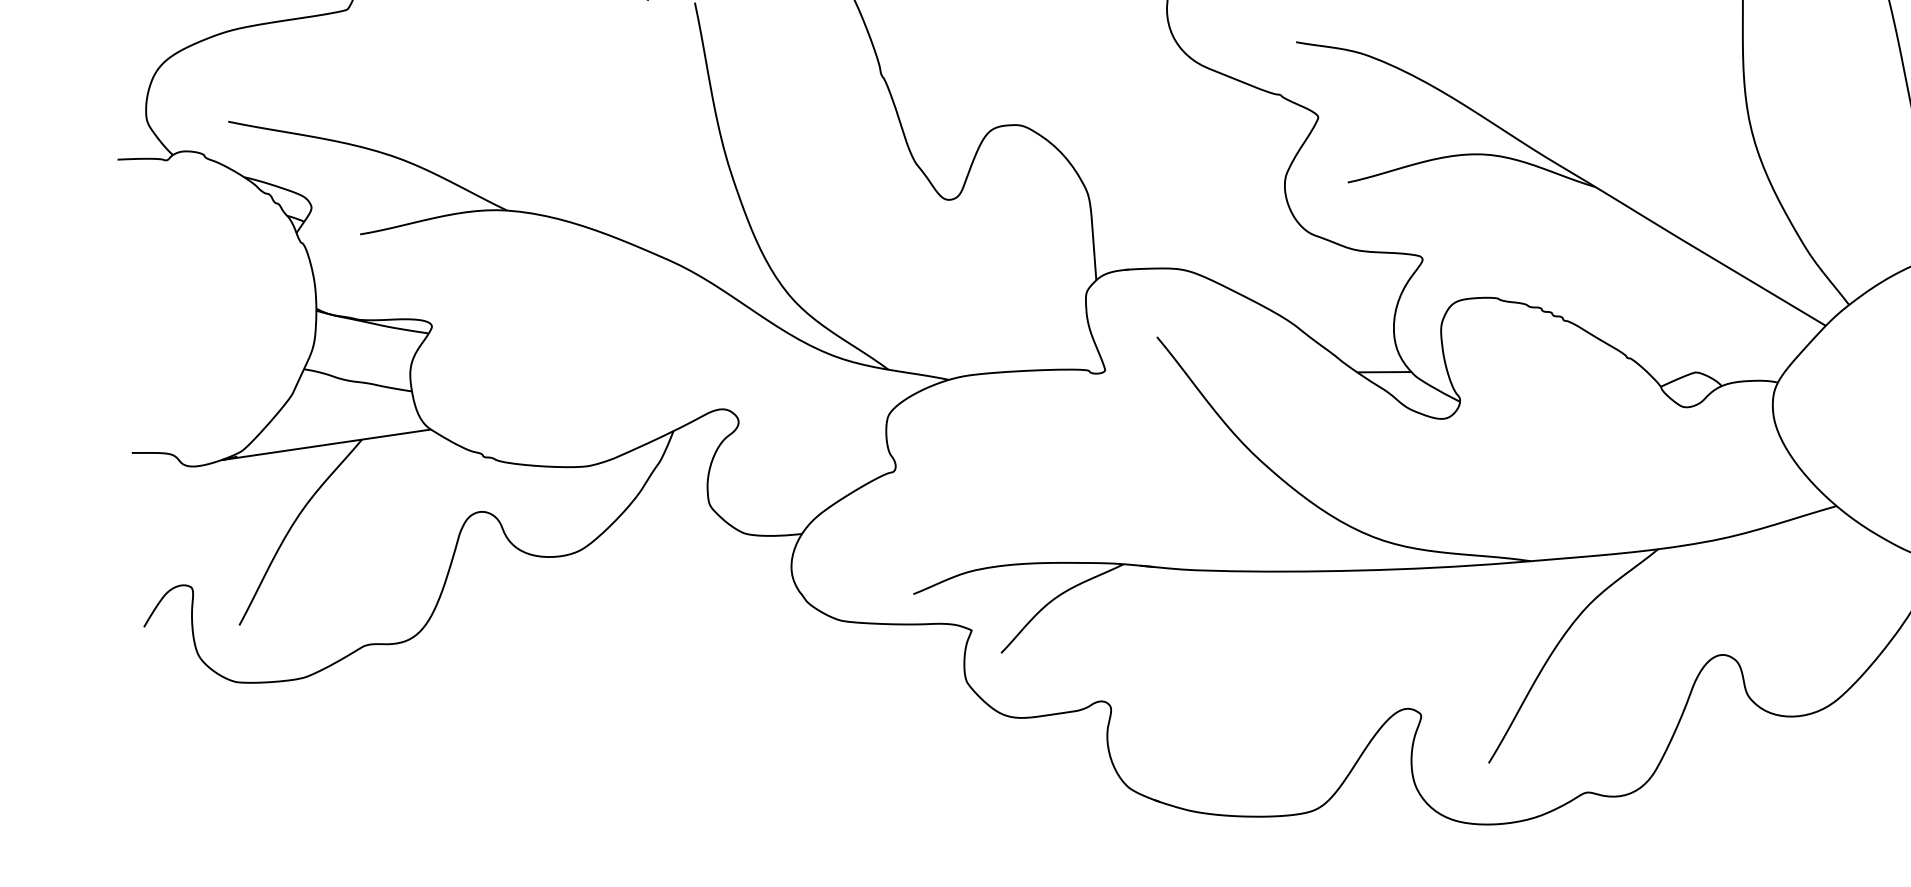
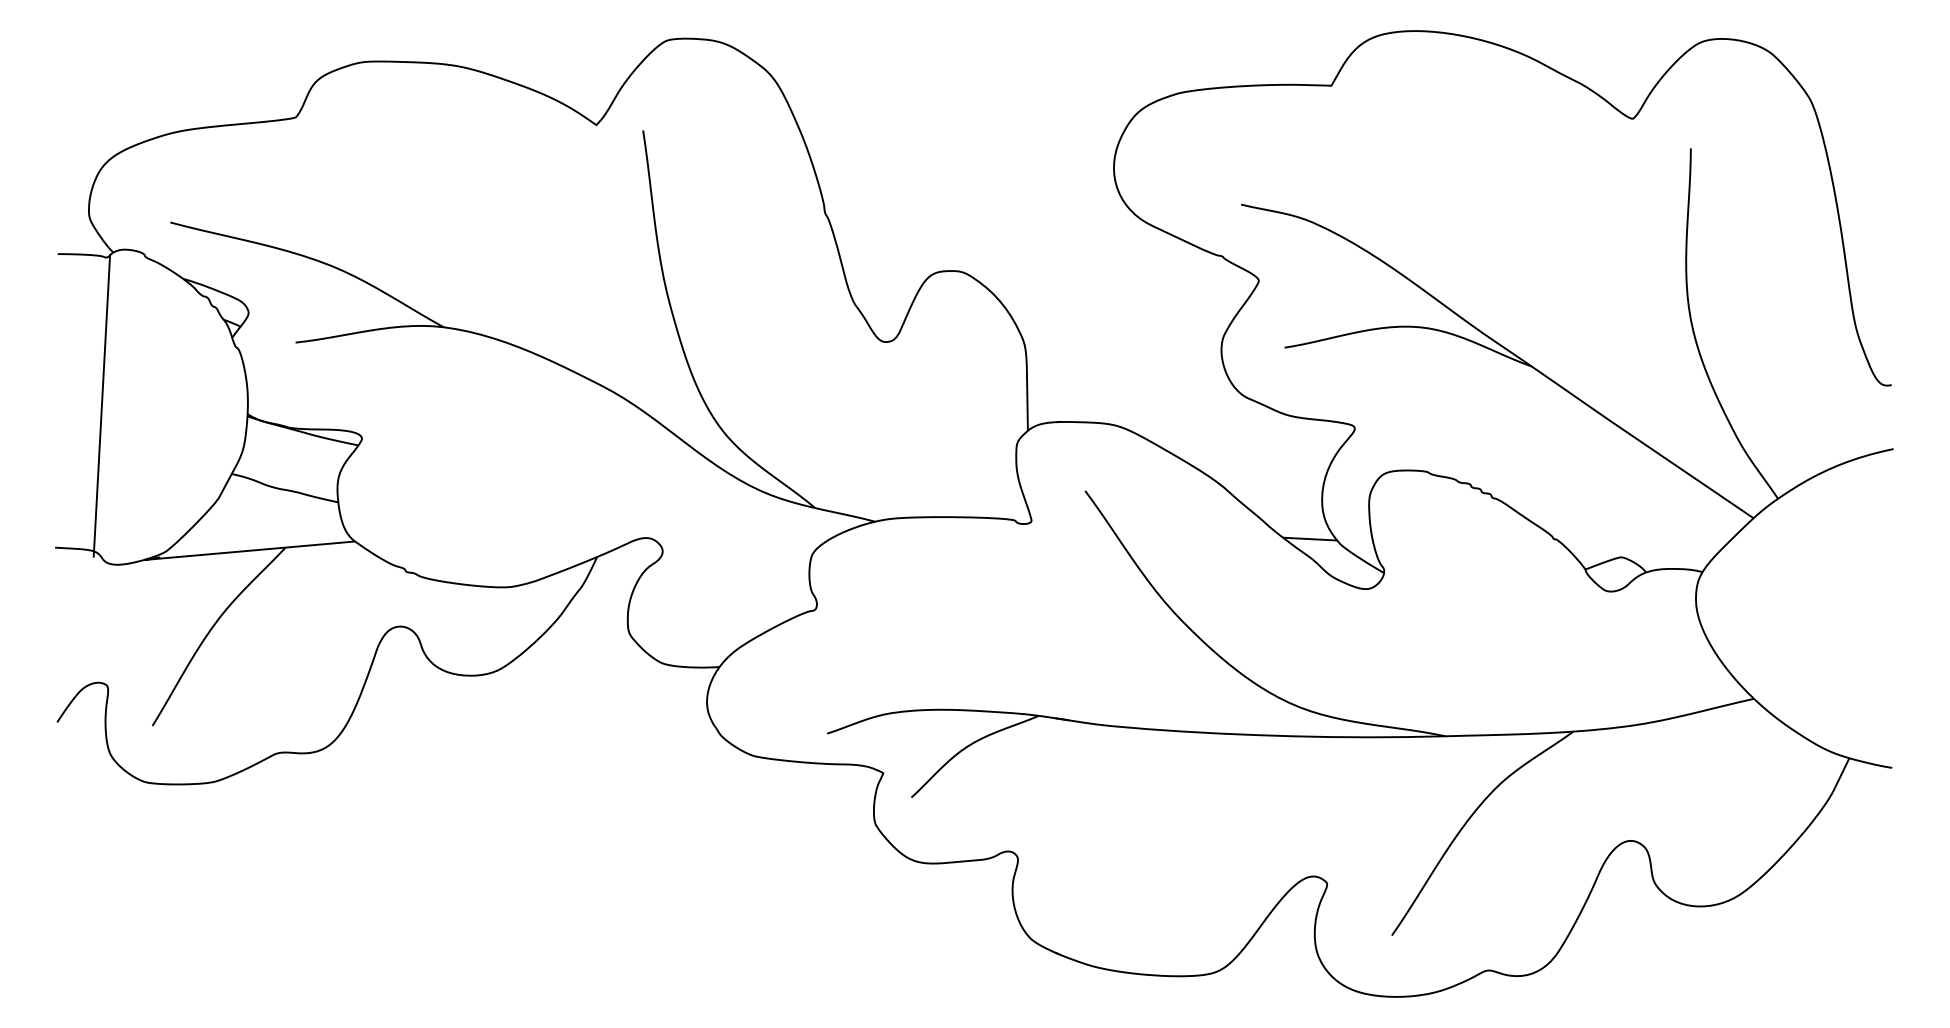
line: (169, 308) -> (101, 405), added

